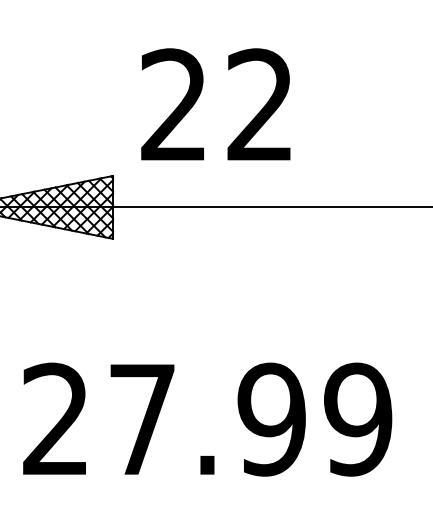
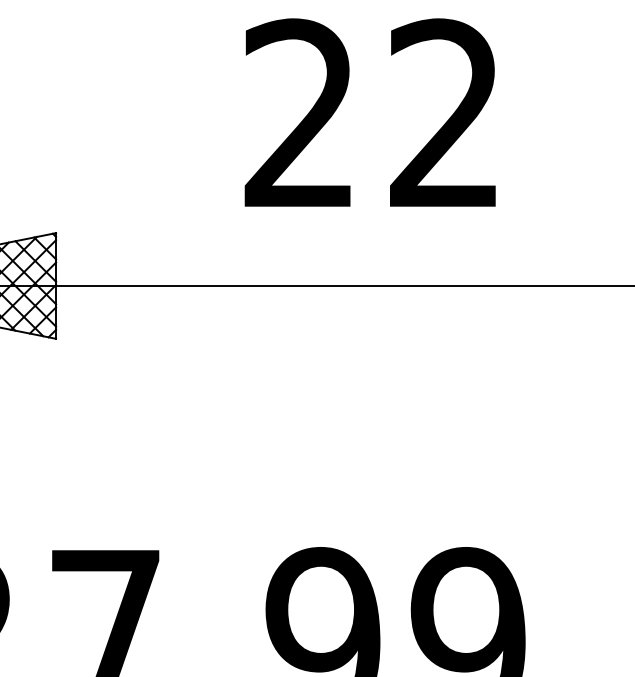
text: (215, 104) -> (369, 112), moved

